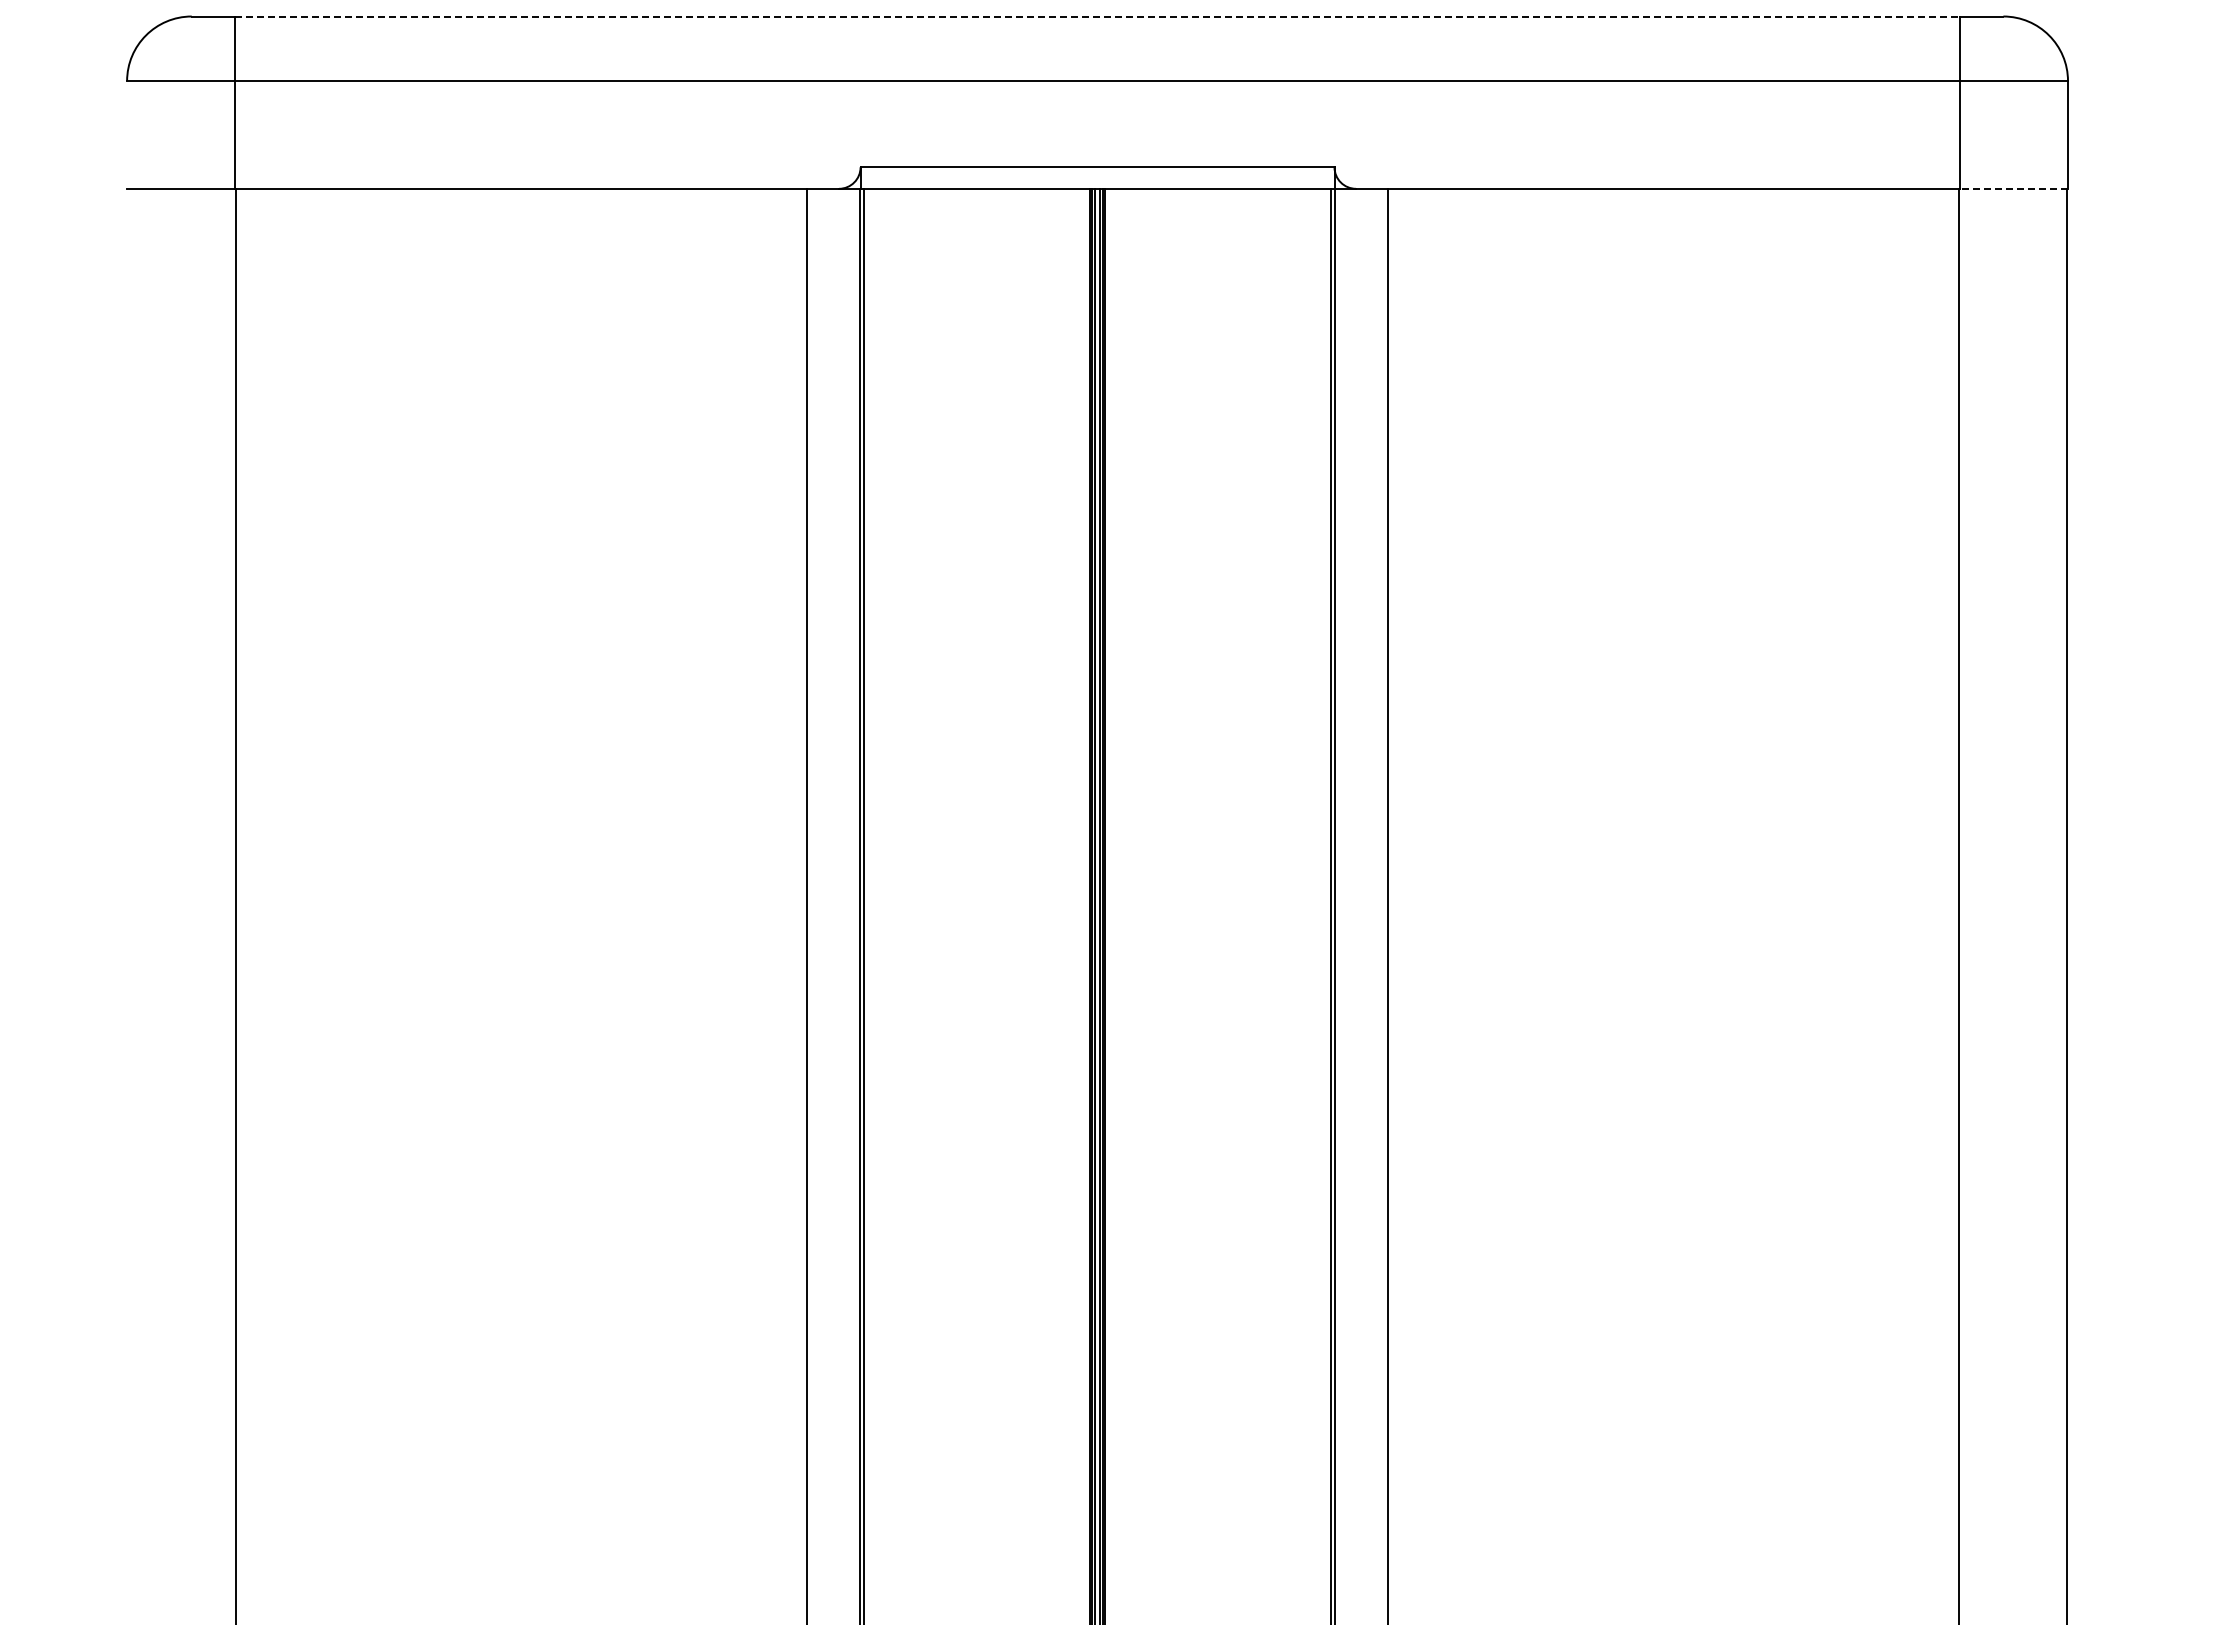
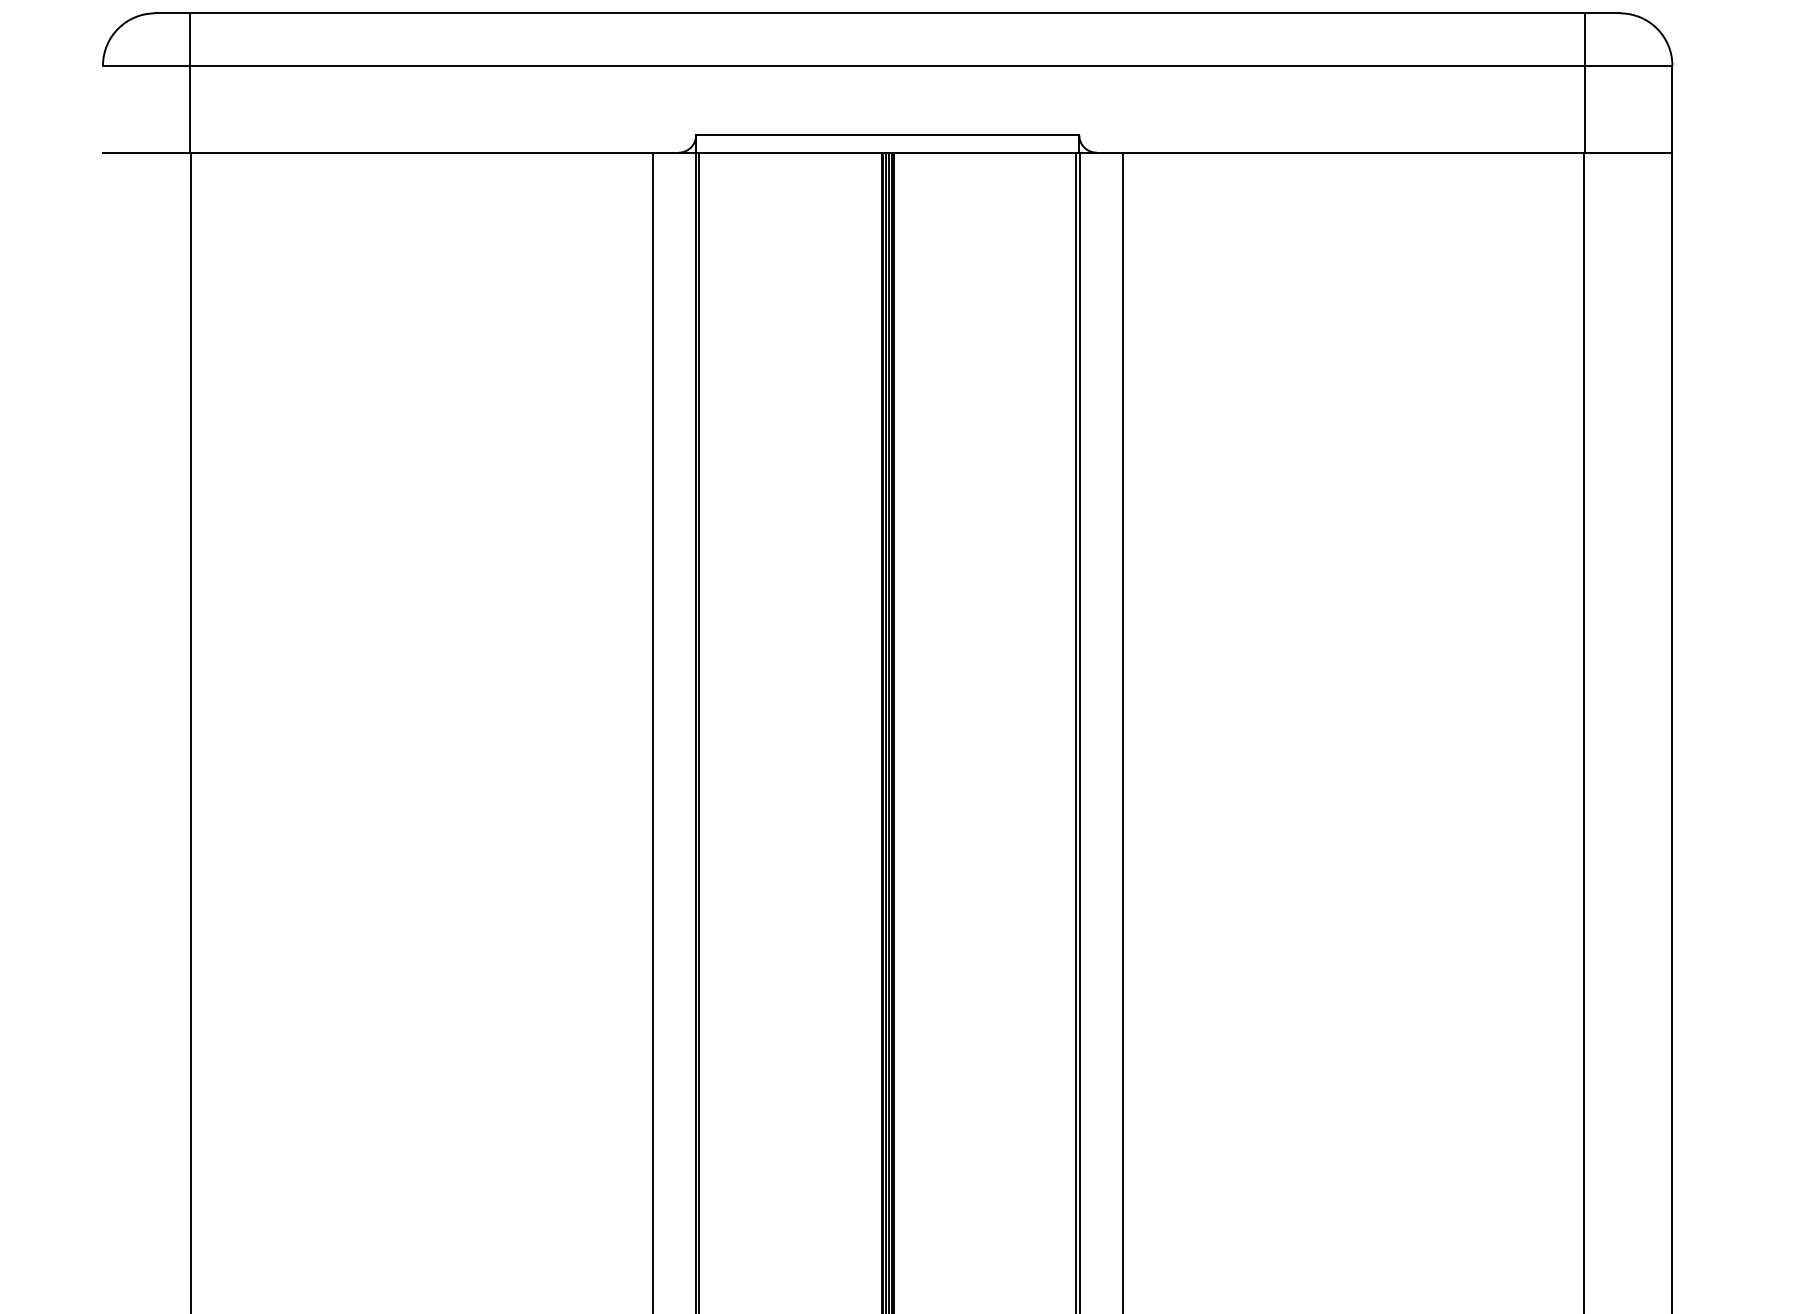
line: (1097, 16) -> (887, 13), dashed -> solid
line: (2014, 188) -> (1629, 152), dashed -> solid

